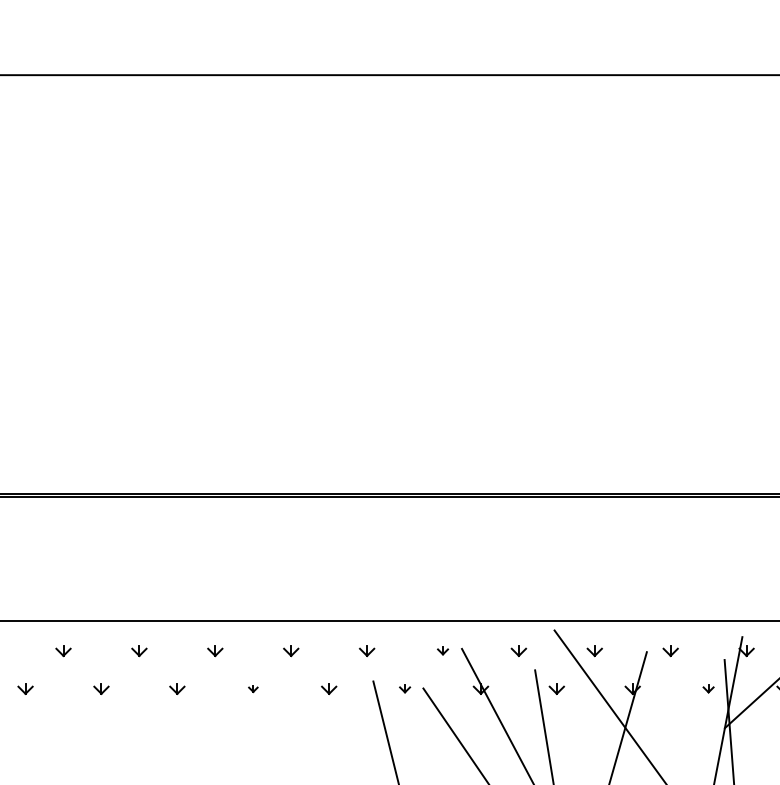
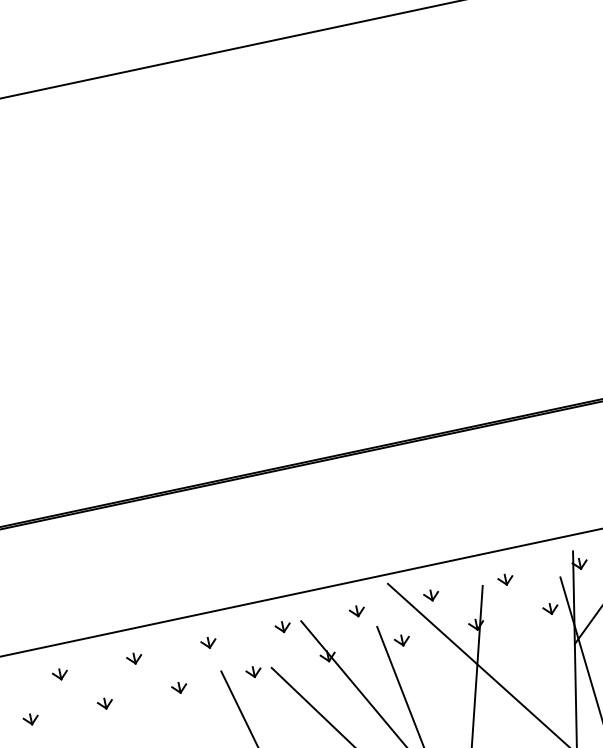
part: (442, 650) -> (282, 626), size x1.43
part: (253, 688) -> (105, 703), size x1.67
part: (404, 688) -> (253, 671), size x1.43
part: (708, 688) -> (550, 608), size x1.43

